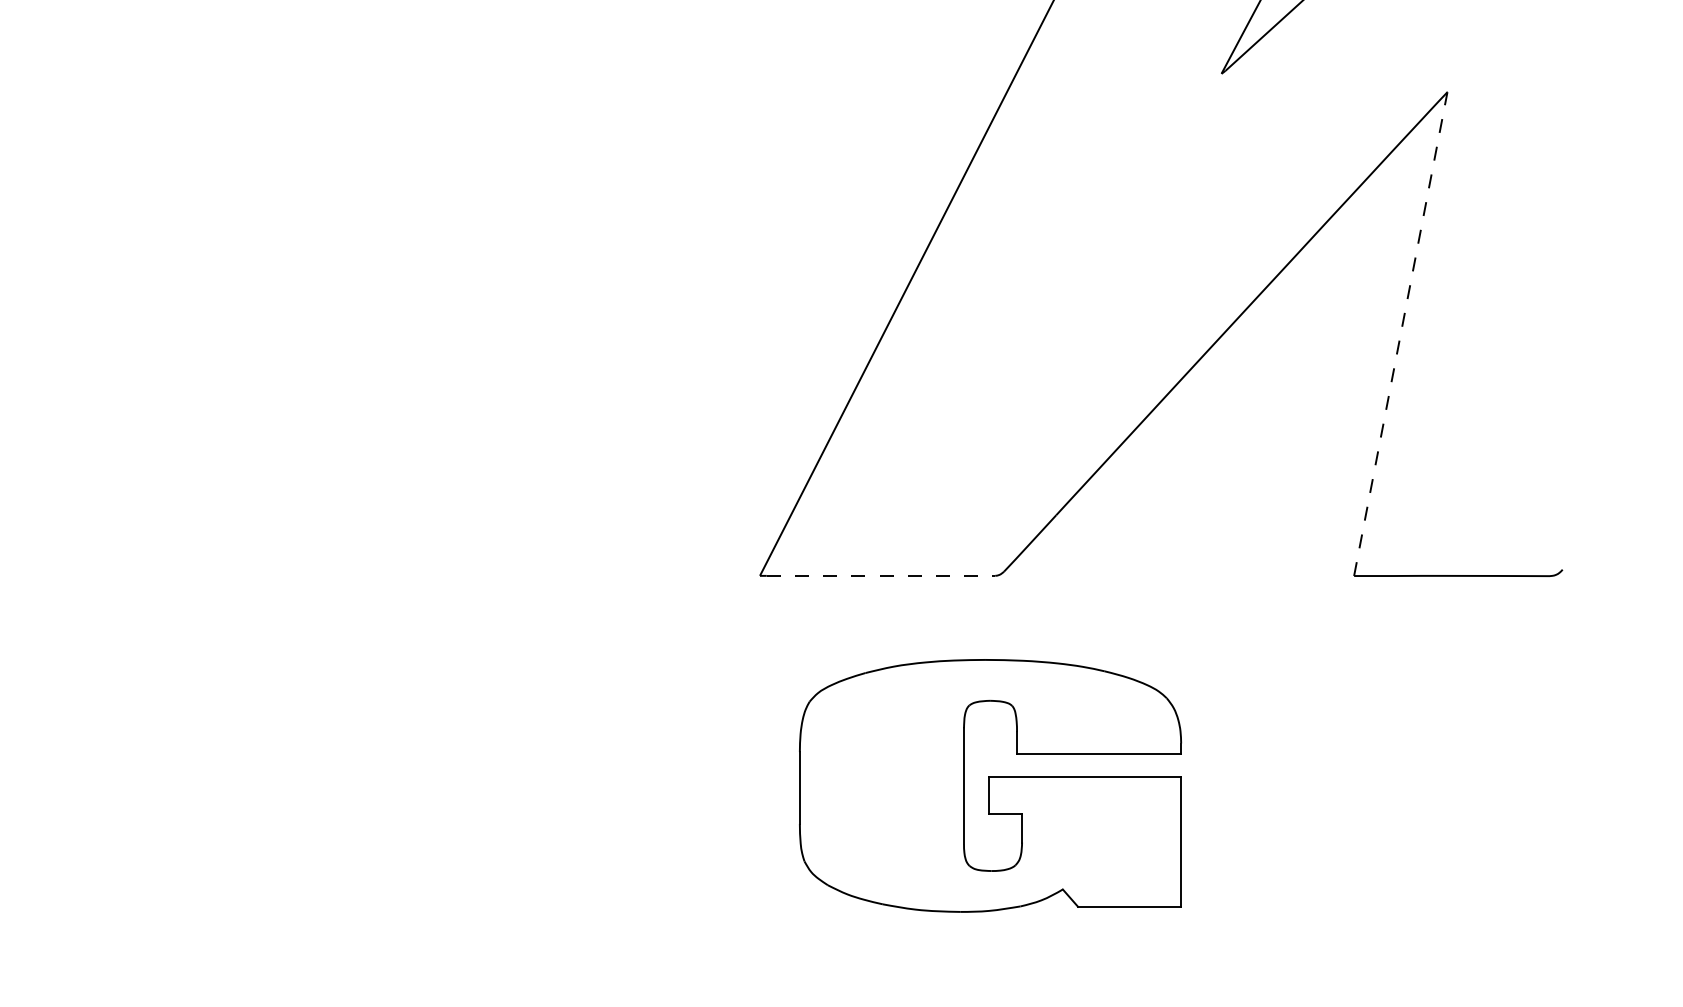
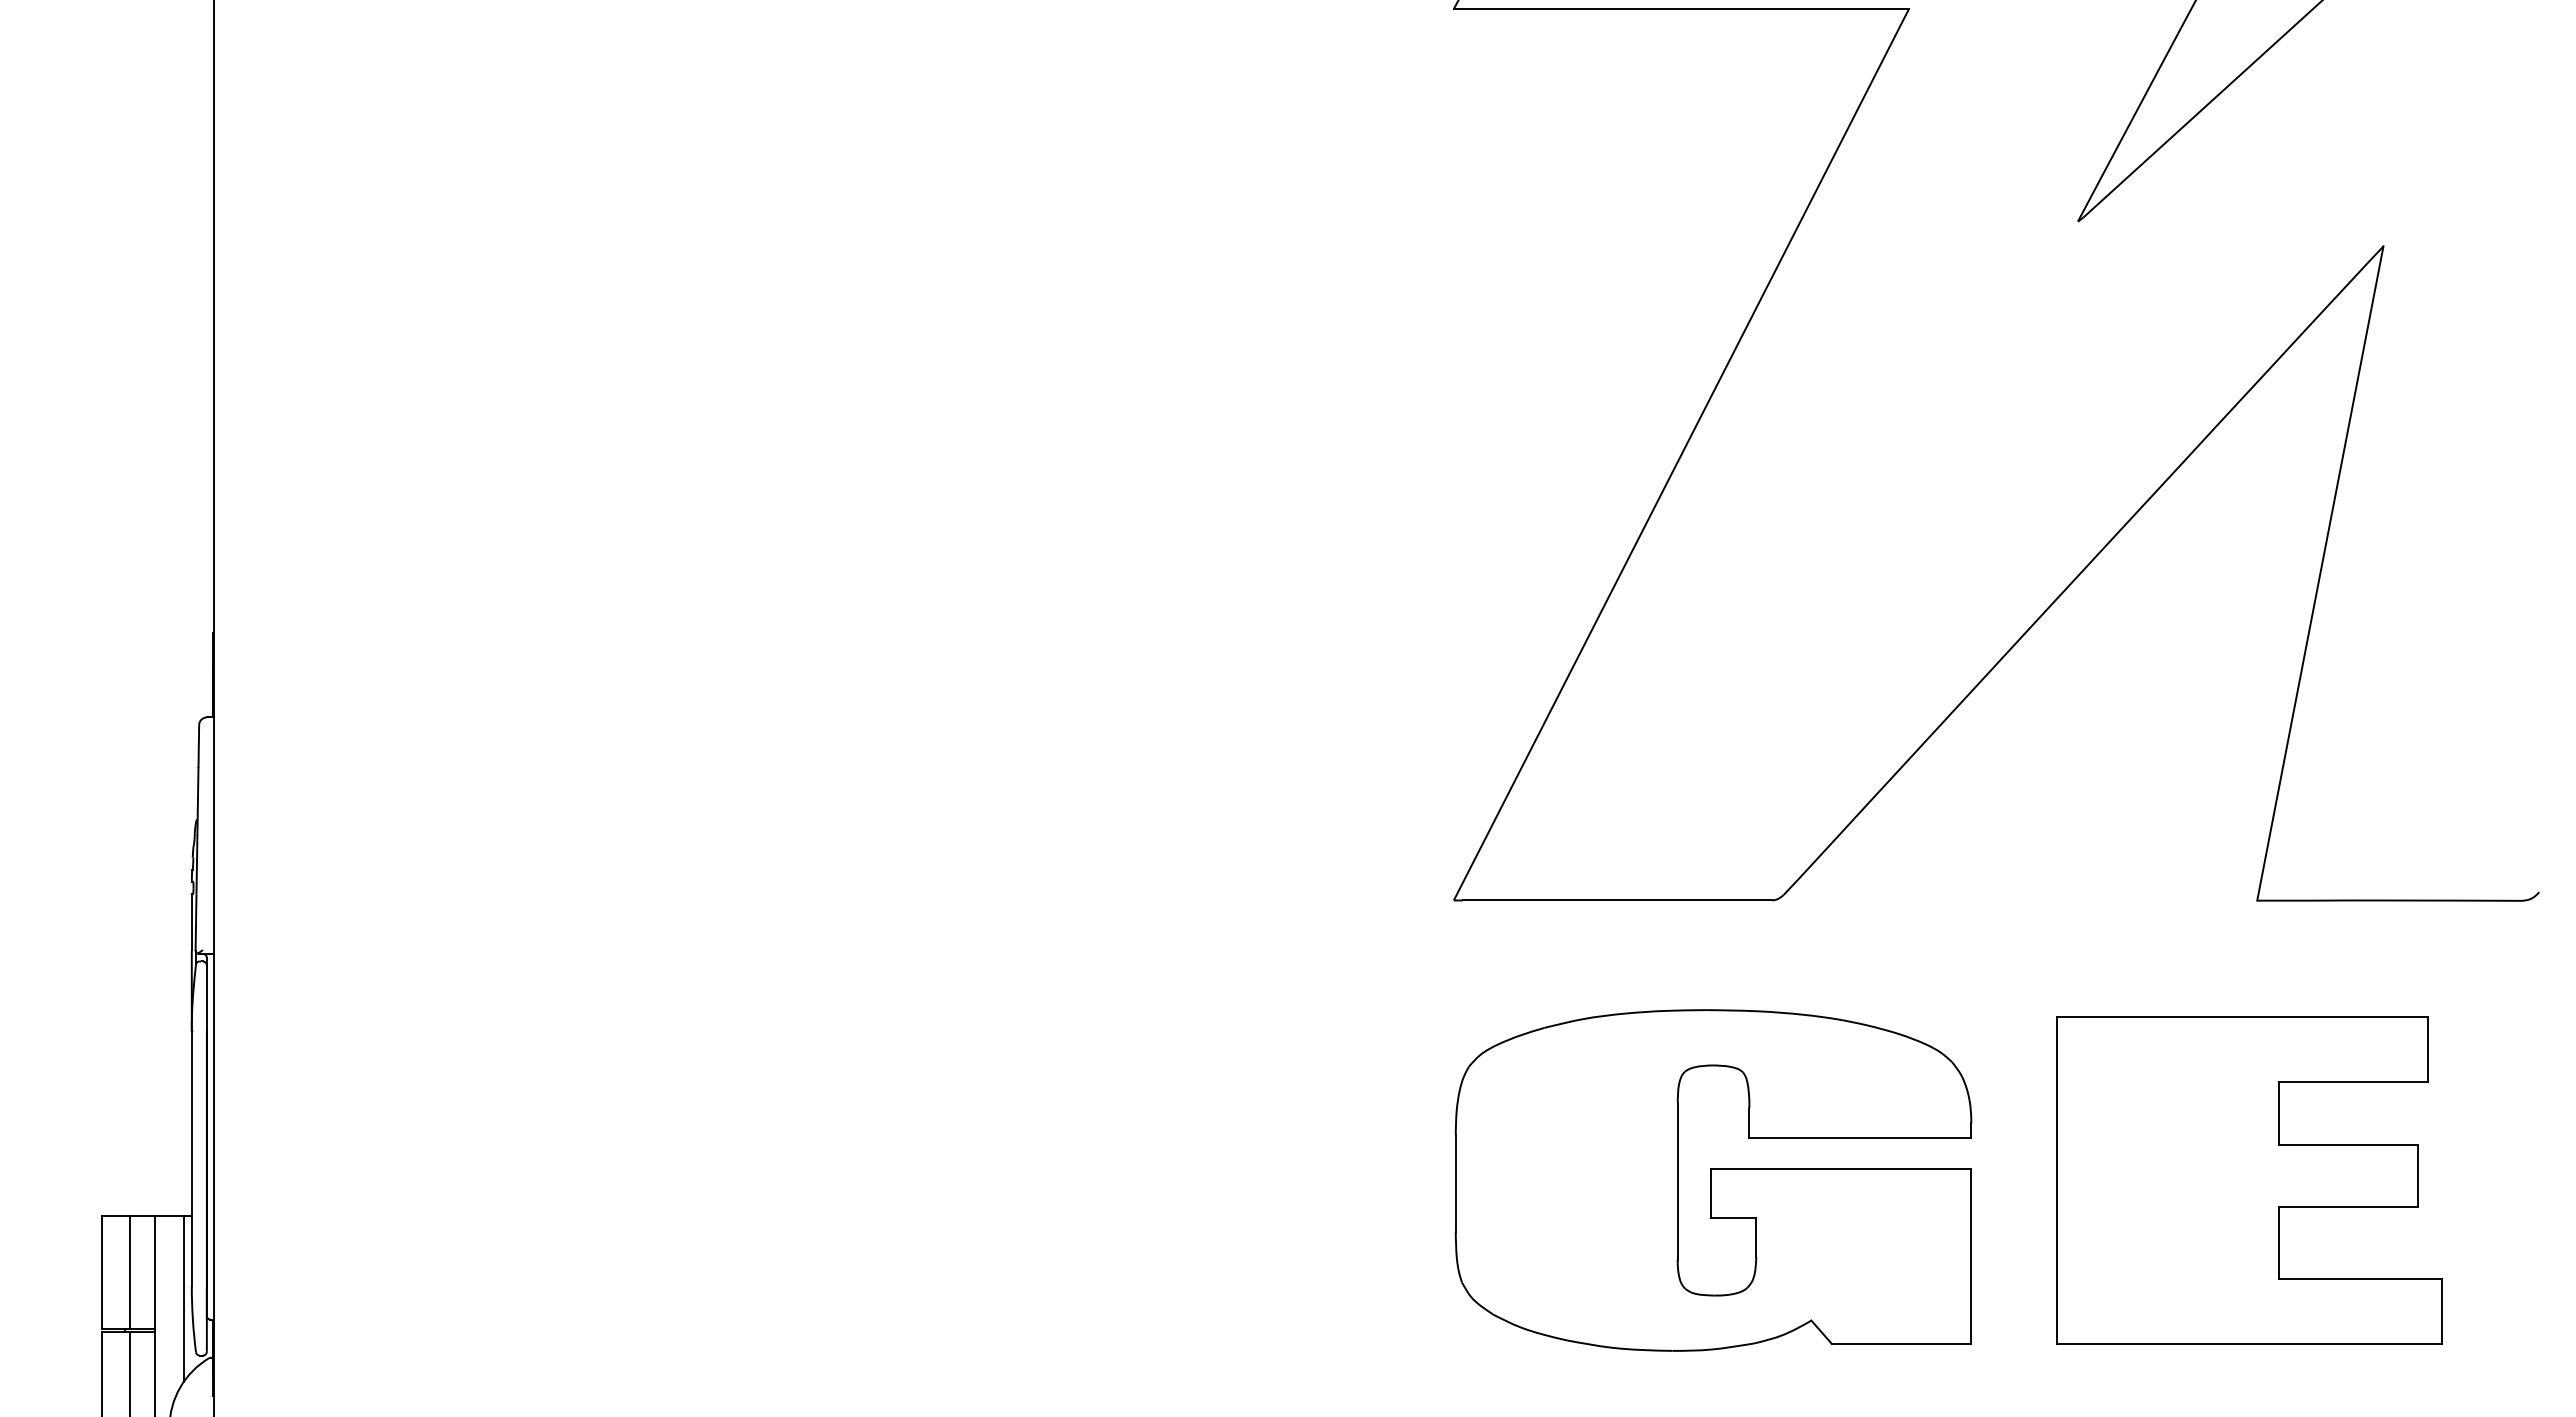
line: (1400, 334) -> (2320, 573), dashed -> solid
line: (881, 575) -> (1617, 900), dashed -> solid
part: (1348, 782) -> (2249, 1180), added
part: (990, 785) -> (1713, 1180), moved

